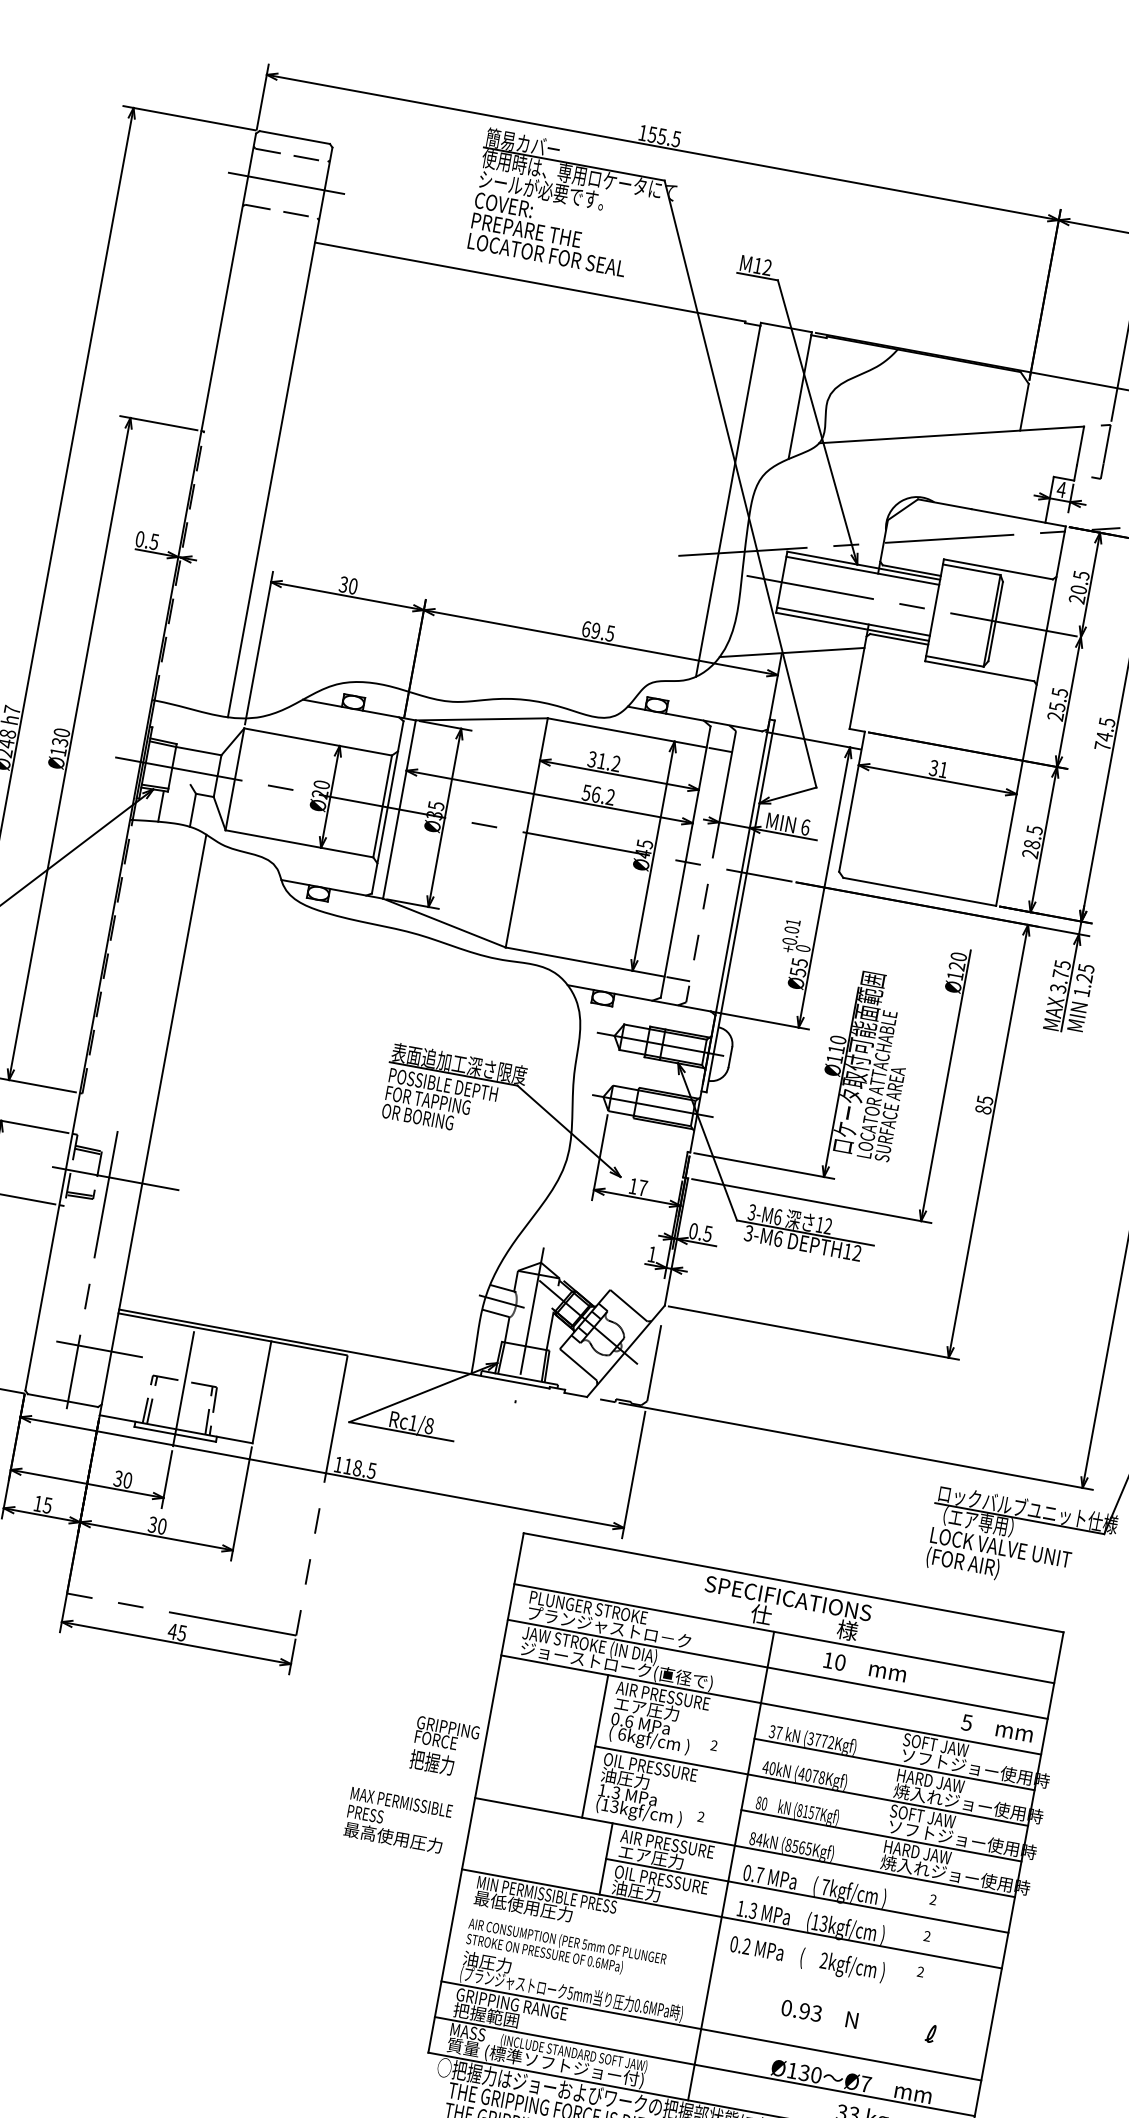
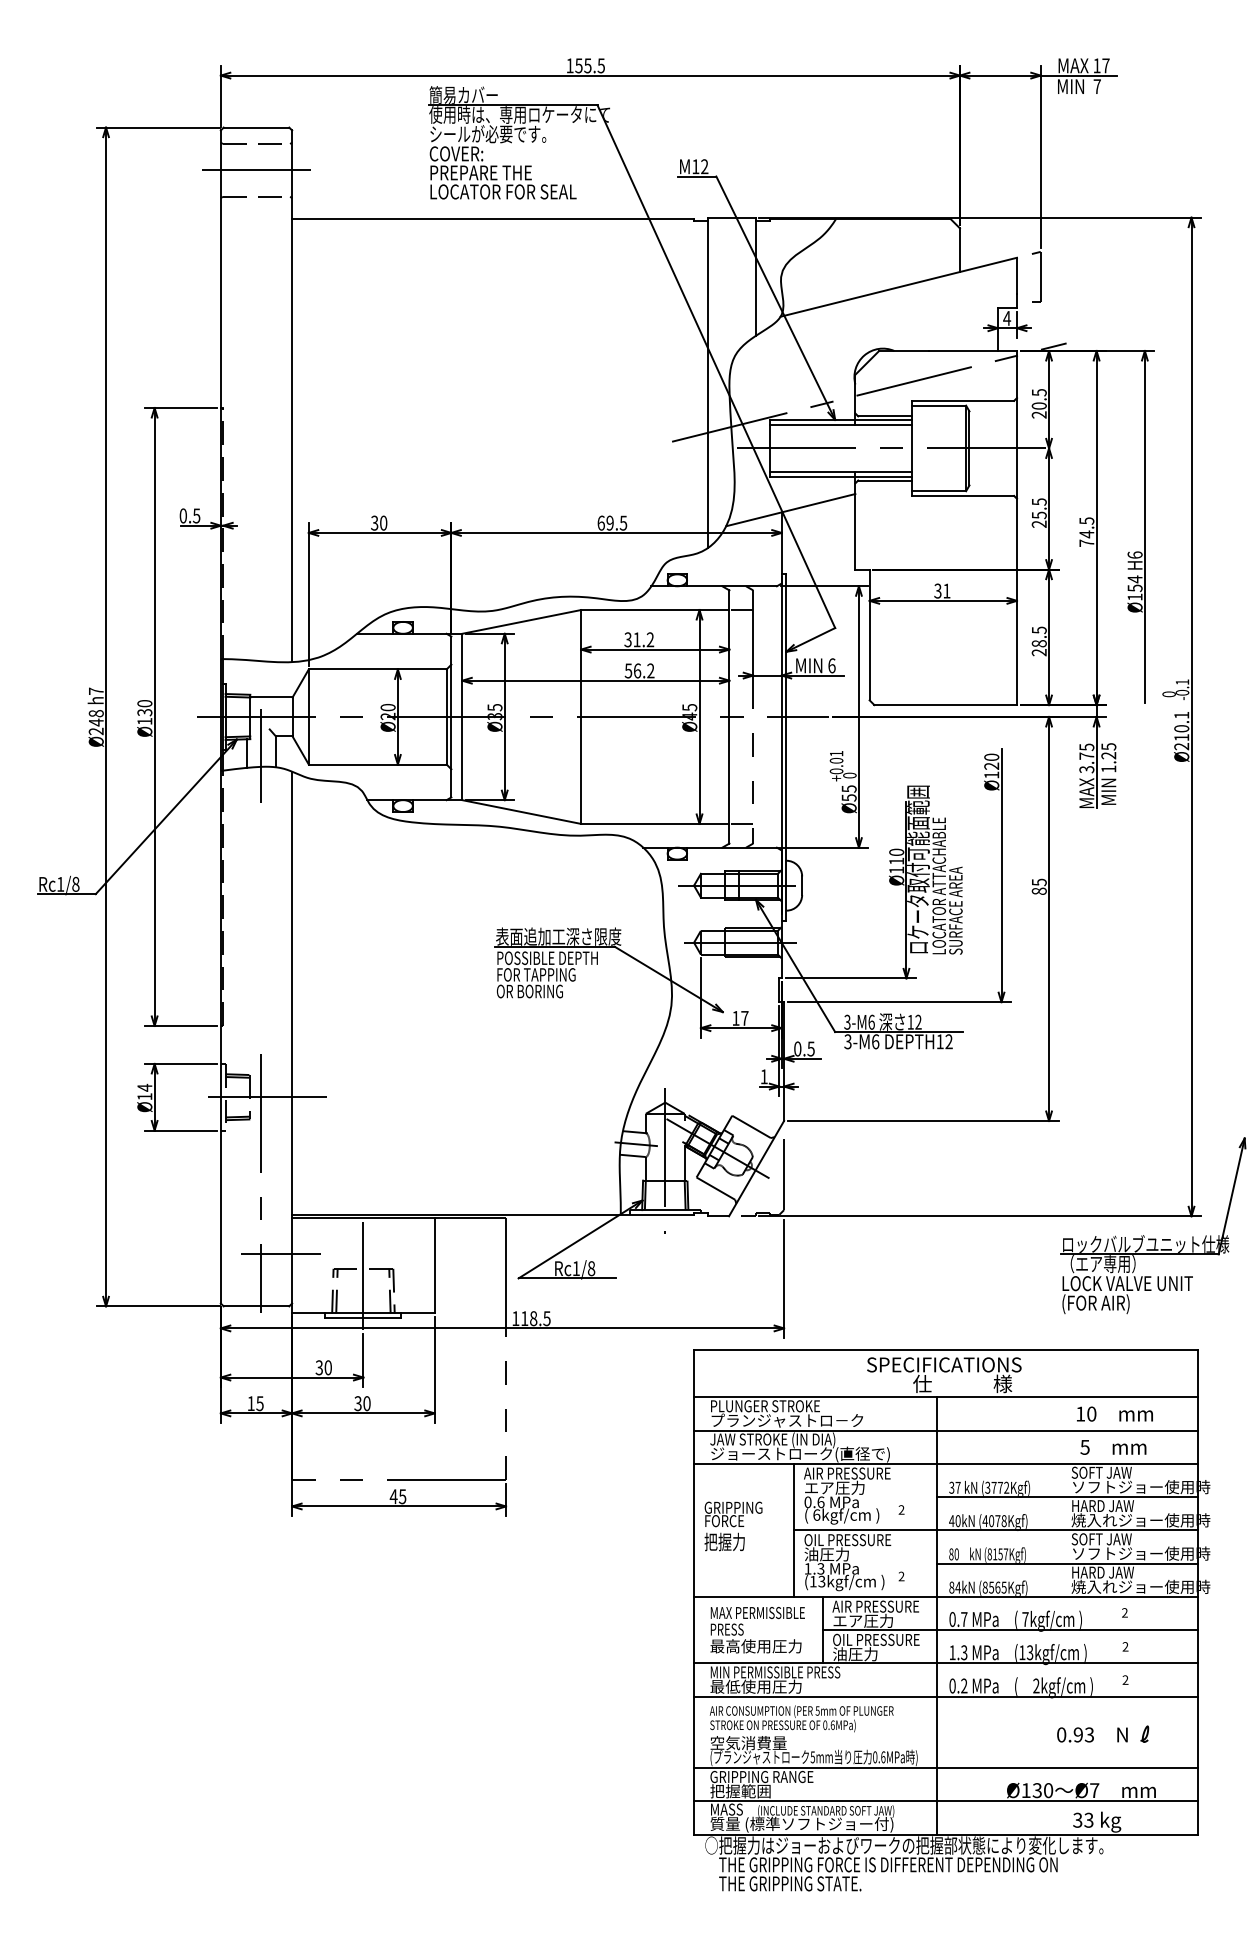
line: (176, 811) -> (261, 755), added
text: (864, 1666) -> (1114, 1413), moved
text: (997, 1728) -> (1113, 1447), moved
text: (444, 1747) -> (733, 1526), moved
text: (397, 1821) -> (757, 1630), moved
line: (725, 1954) -> (946, 1696), added
text: (504, 1965) -> (748, 1743), 油圧力 -> 空気消費量
text: (819, 2013) -> (1092, 1734), moved

